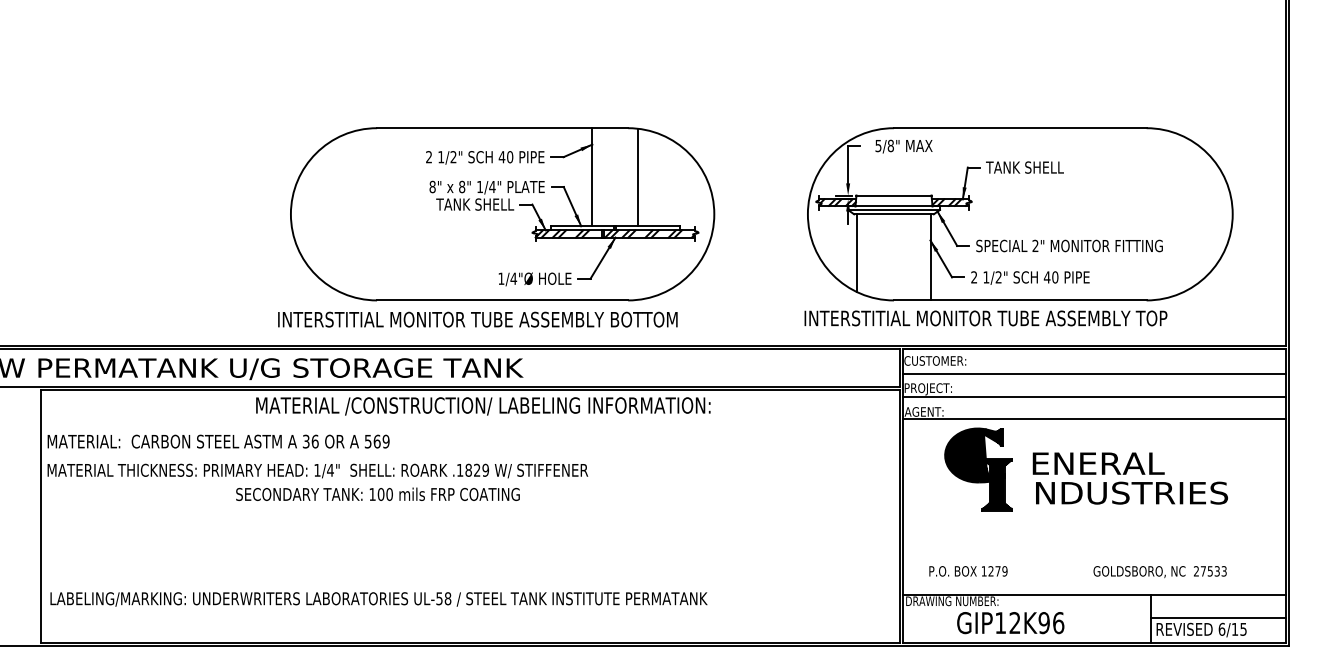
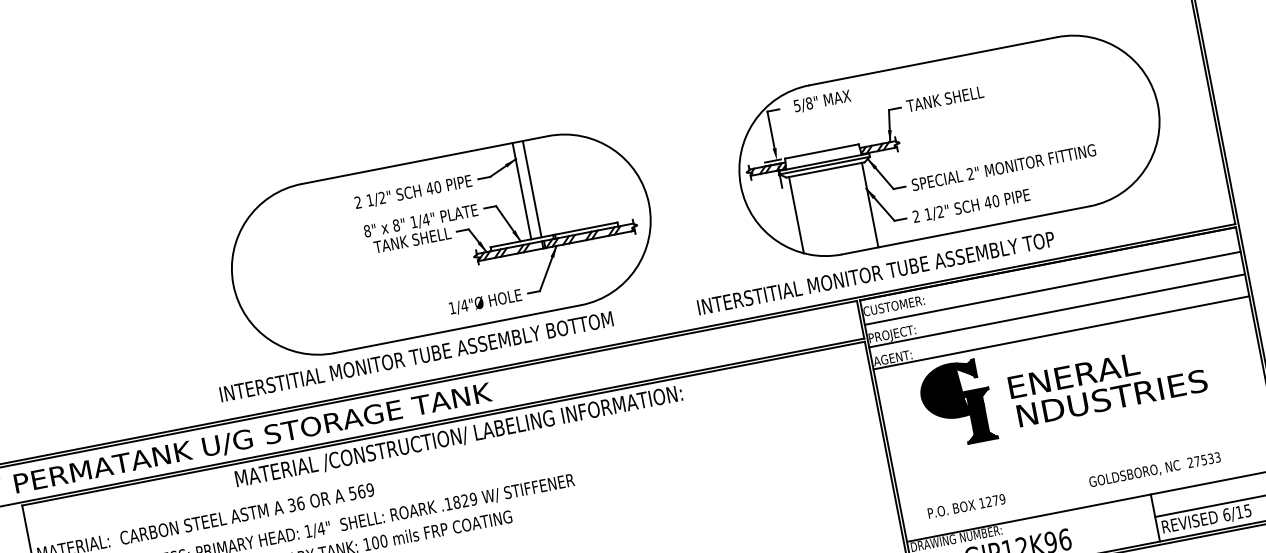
line: (638, 177) -> (532, 189), moved
text: (985, 318) -> (875, 273), moved
text: (477, 319) -> (416, 356), moved

